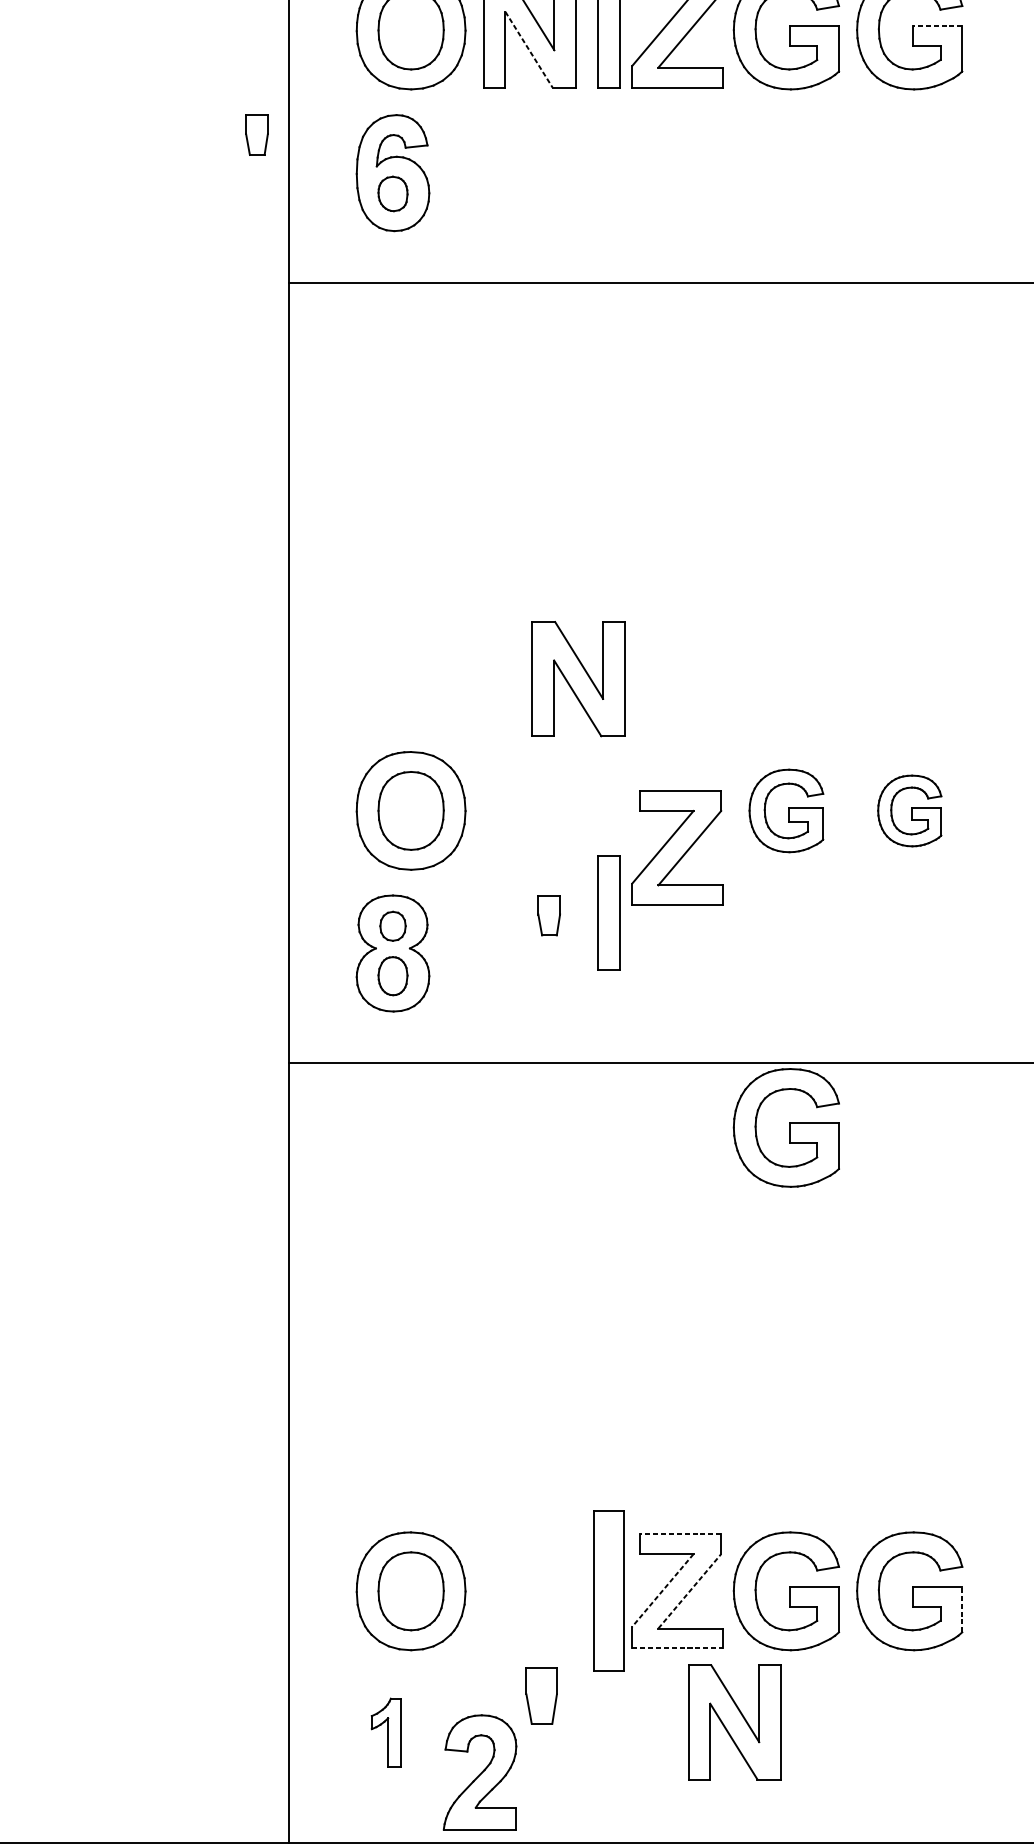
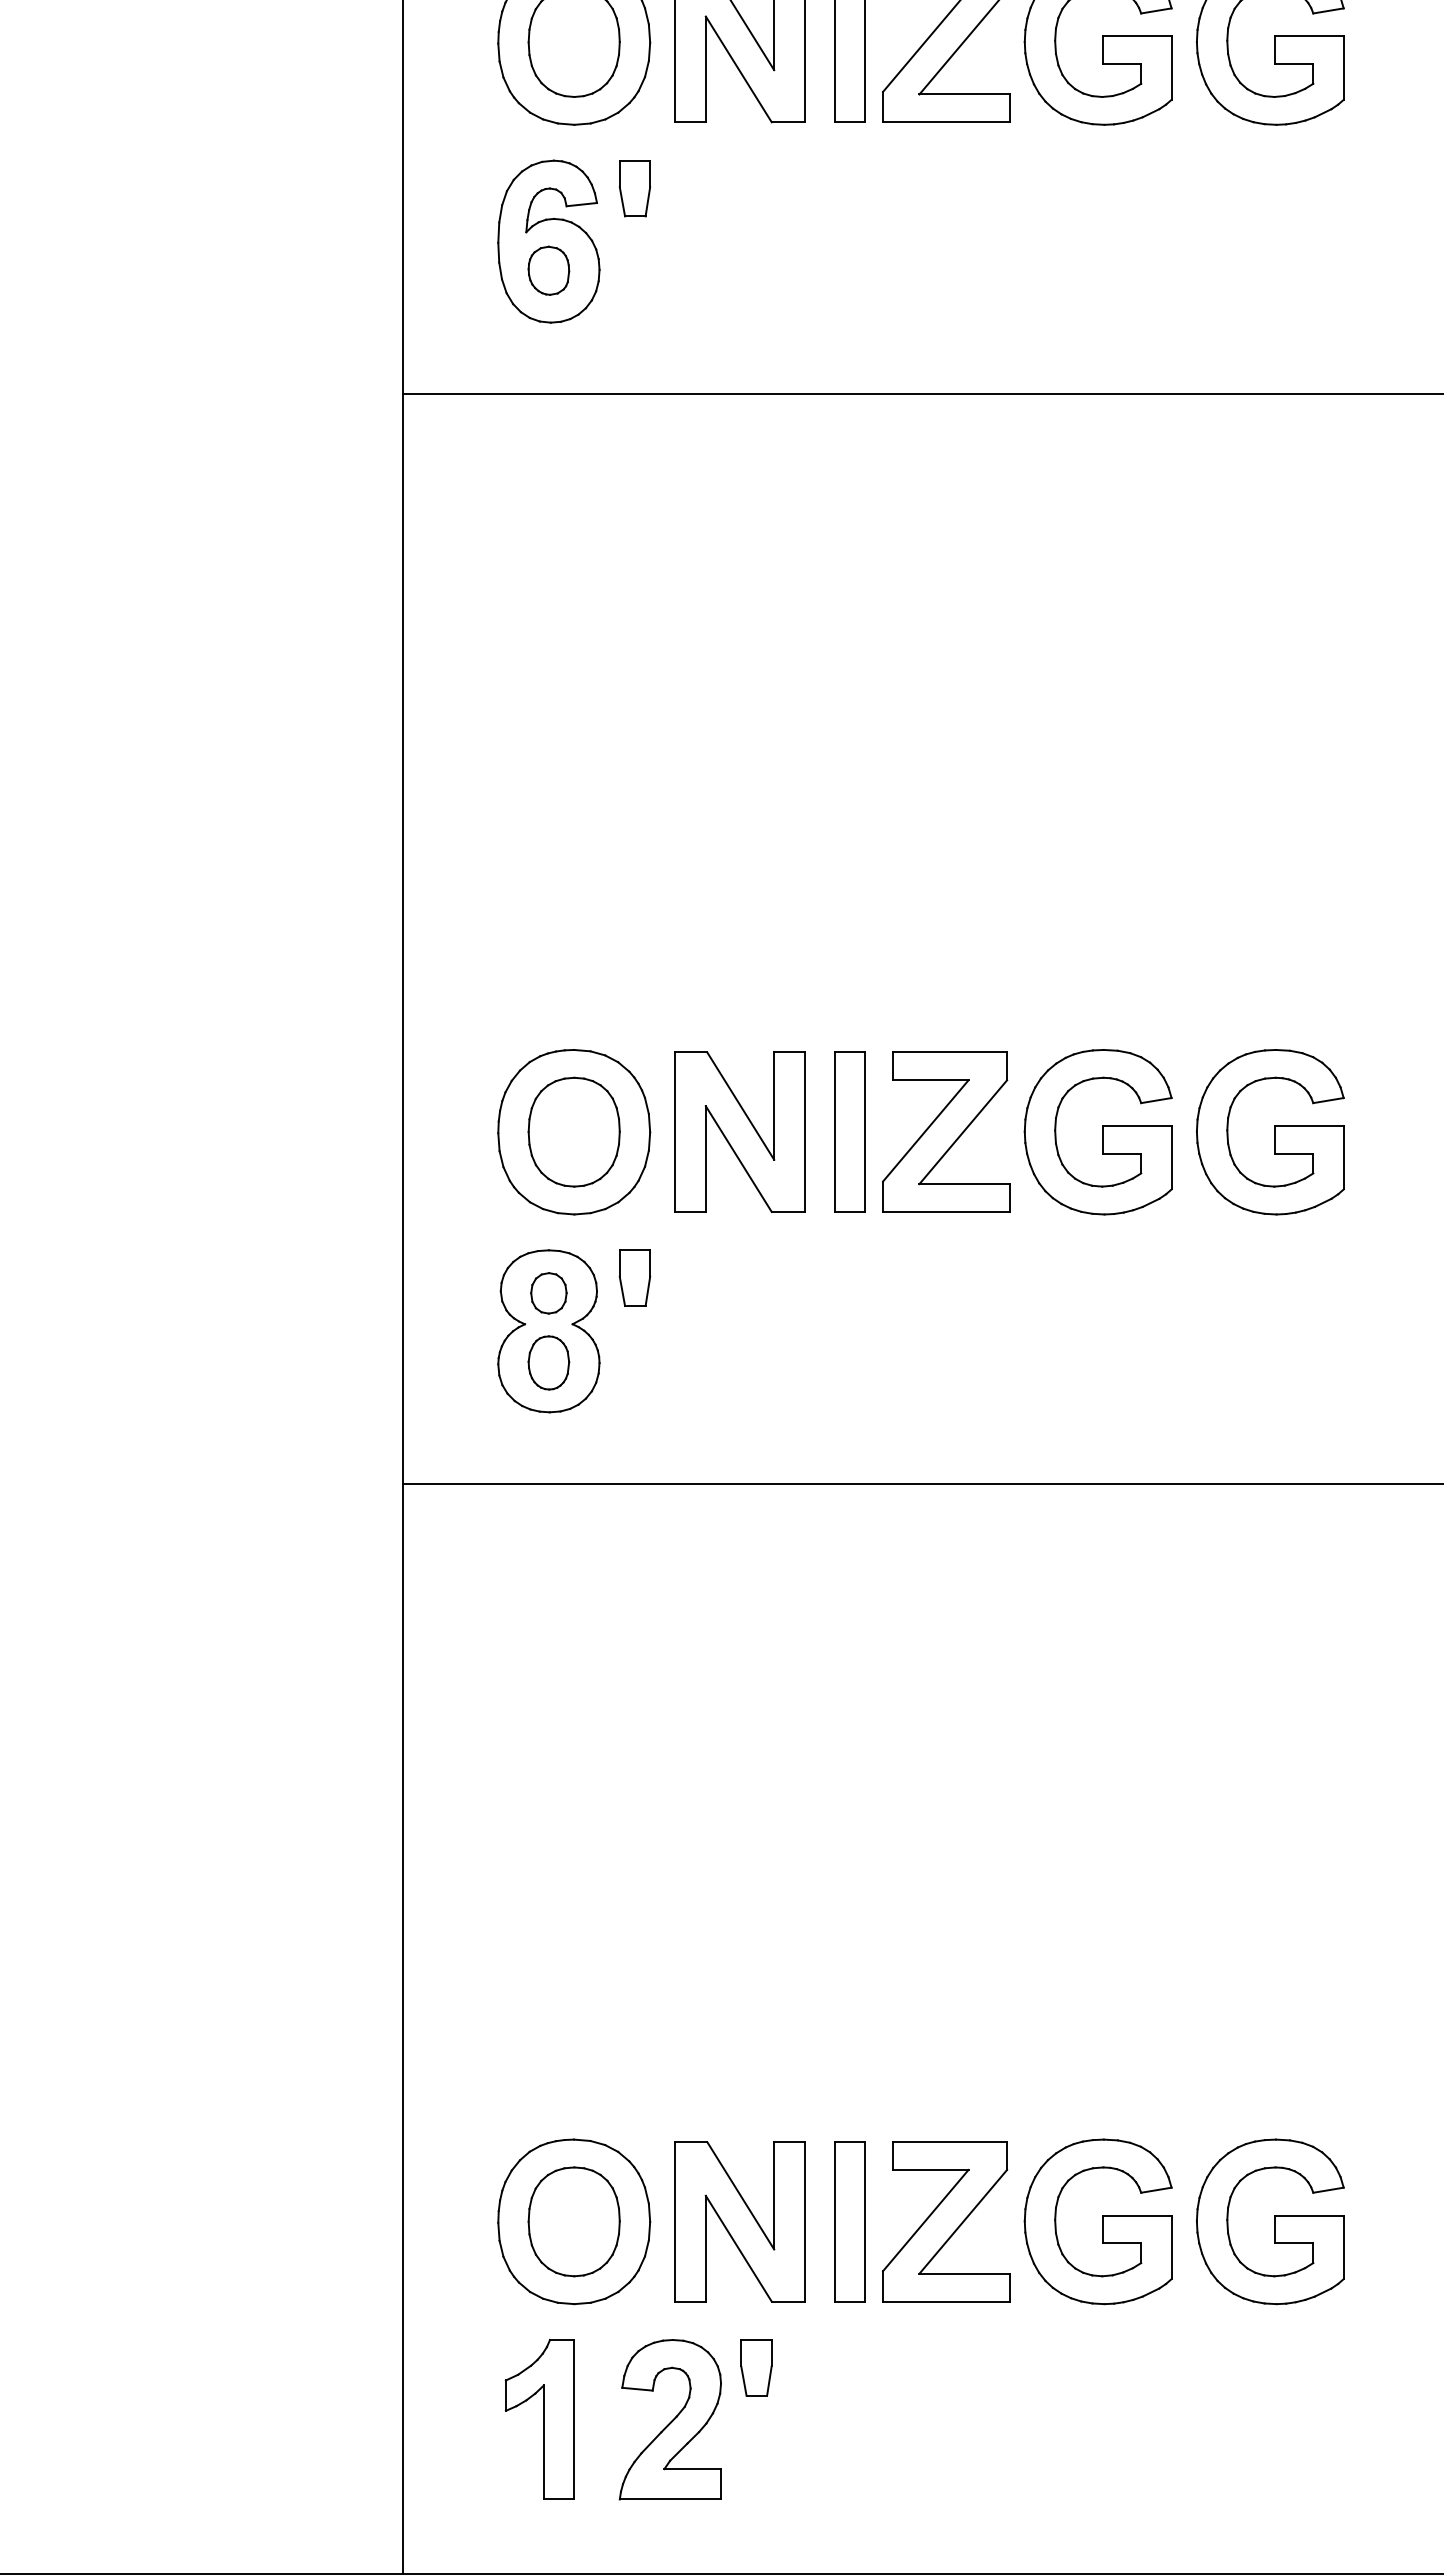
line: (937, 26) -> (1309, 36), dashed -> solid
line: (529, 49) -> (739, 69), dashed -> solid
part: (256, 135) -> (634, 188), moved
part: (578, 678) -> (739, 1131), moved
part: (785, 811) -> (1097, 1132), size x1.43
part: (909, 811) -> (1270, 1132), size x1.67
part: (677, 847) -> (946, 1131), moved
part: (608, 912) -> (849, 1131), moved
part: (548, 914) -> (634, 1277), moved
part: (785, 1127) -> (1097, 1574), removed
line: (680, 1534) -> (950, 2142), dashed -> solid
line: (662, 1590) -> (925, 2220), dashed -> solid
part: (608, 1591) -> (849, 2221), size x0.71
line: (689, 1591) -> (963, 2221), dashed -> solid
line: (962, 1609) -> (1343, 2247), dashed -> solid
line: (677, 1648) -> (946, 2301), dashed -> solid
part: (541, 1695) -> (756, 2367), size x0.71
part: (734, 1722) -> (739, 2221), moved
part: (386, 1732) -> (539, 2419), size x1.67
part: (479, 1772) -> (669, 2419), moved

